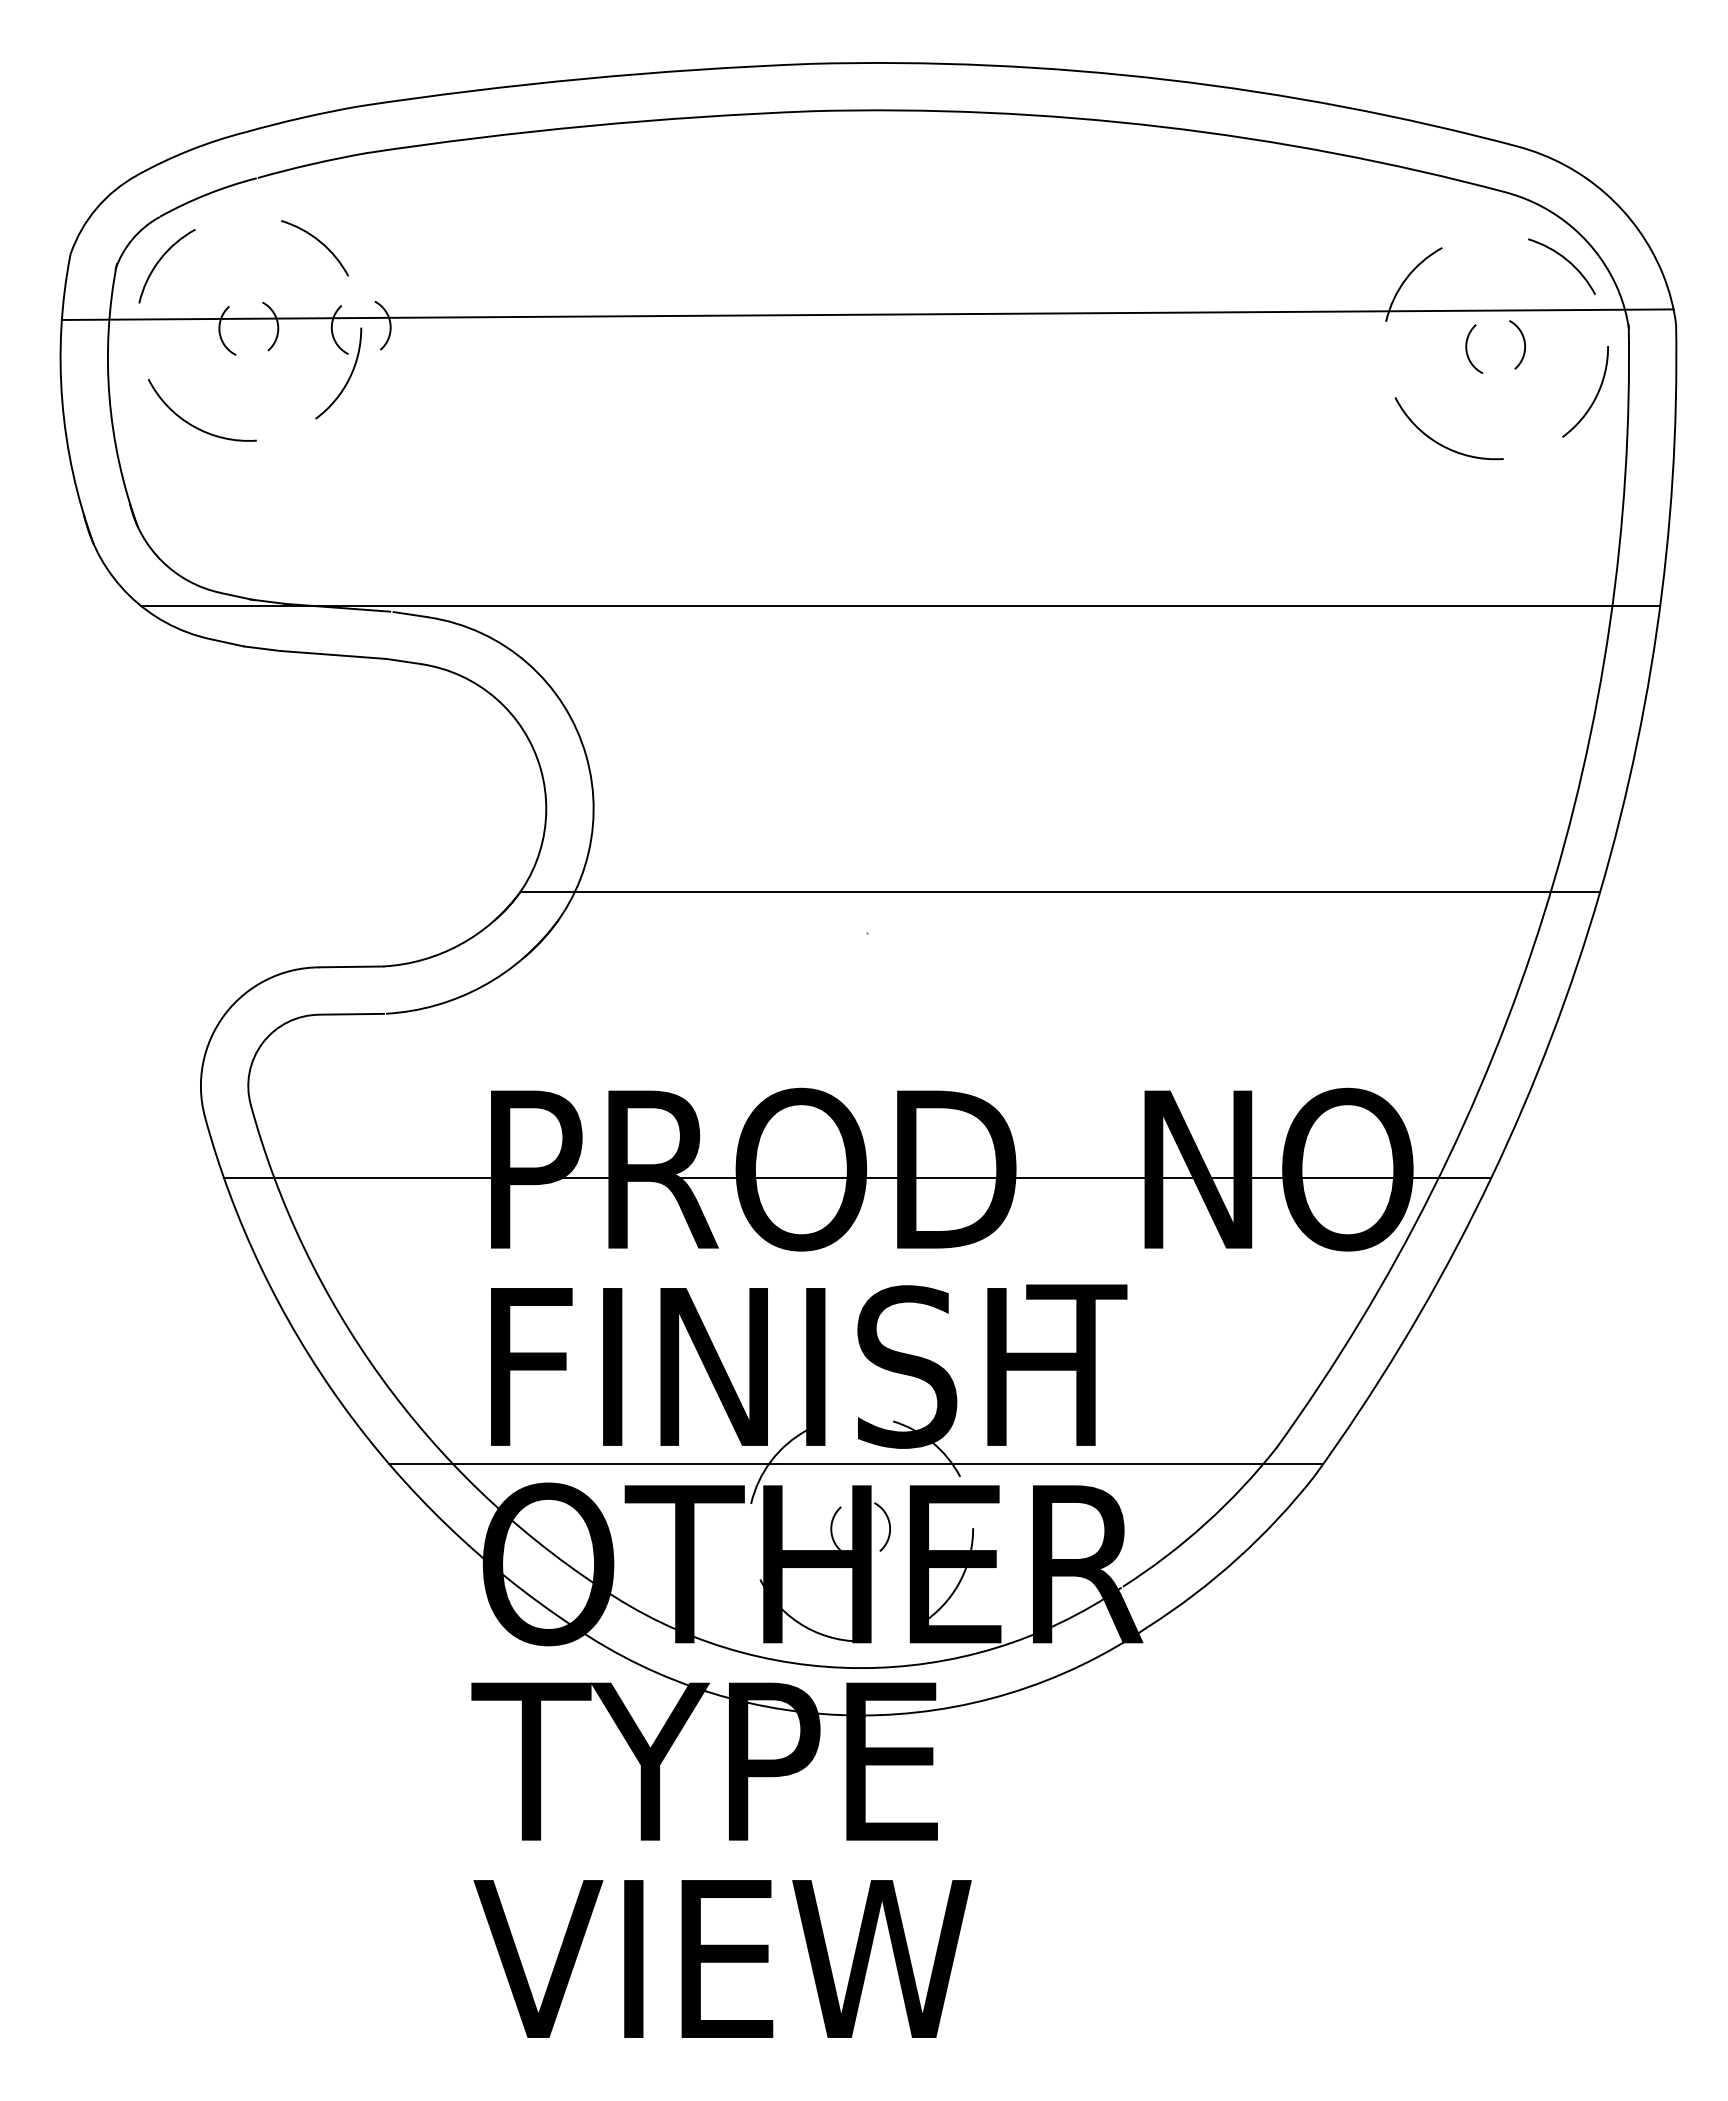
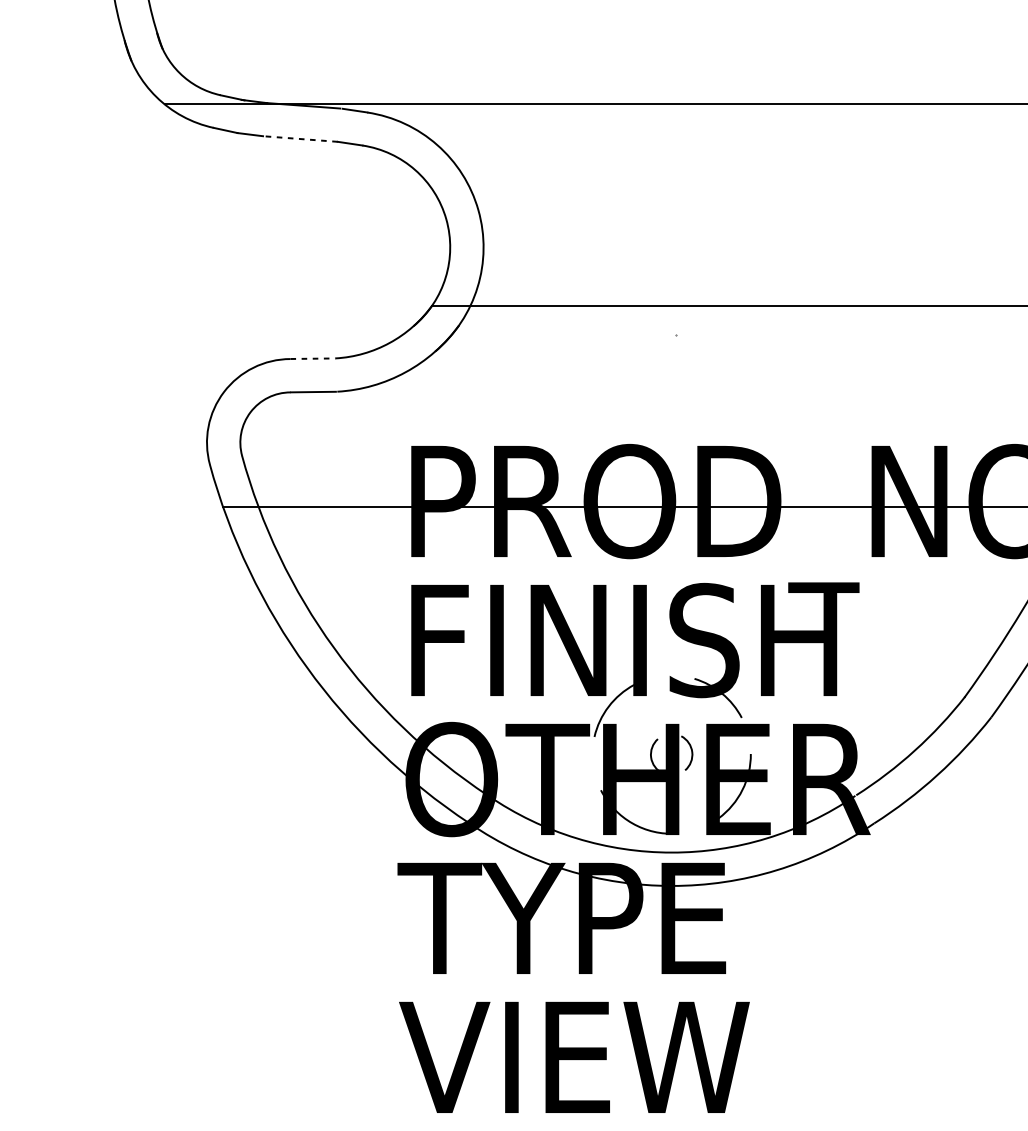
line: (333, 654) -> (300, 138), solid -> dashed
line: (351, 966) -> (313, 358), solid -> dashed
line: (856, 1464) -> (668, 709), removed

